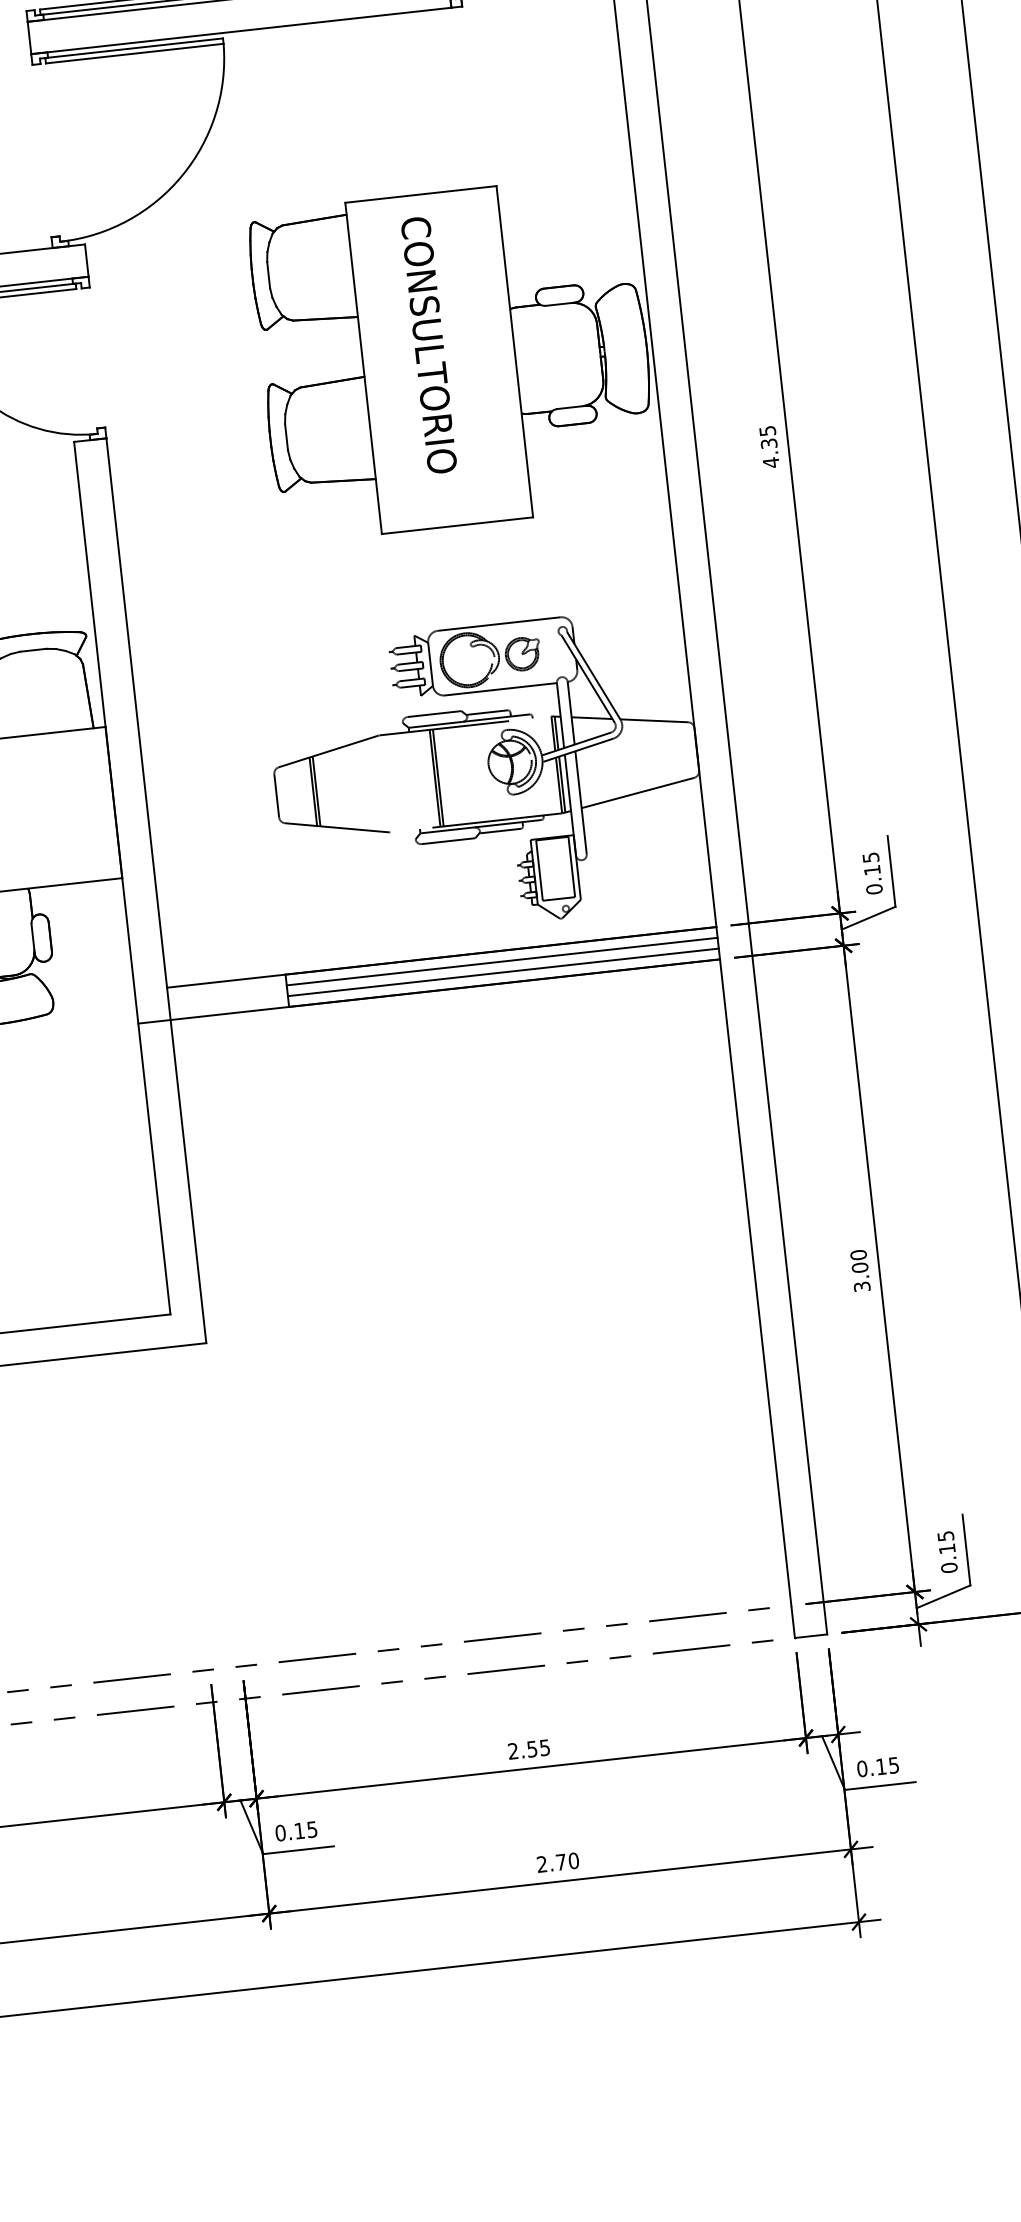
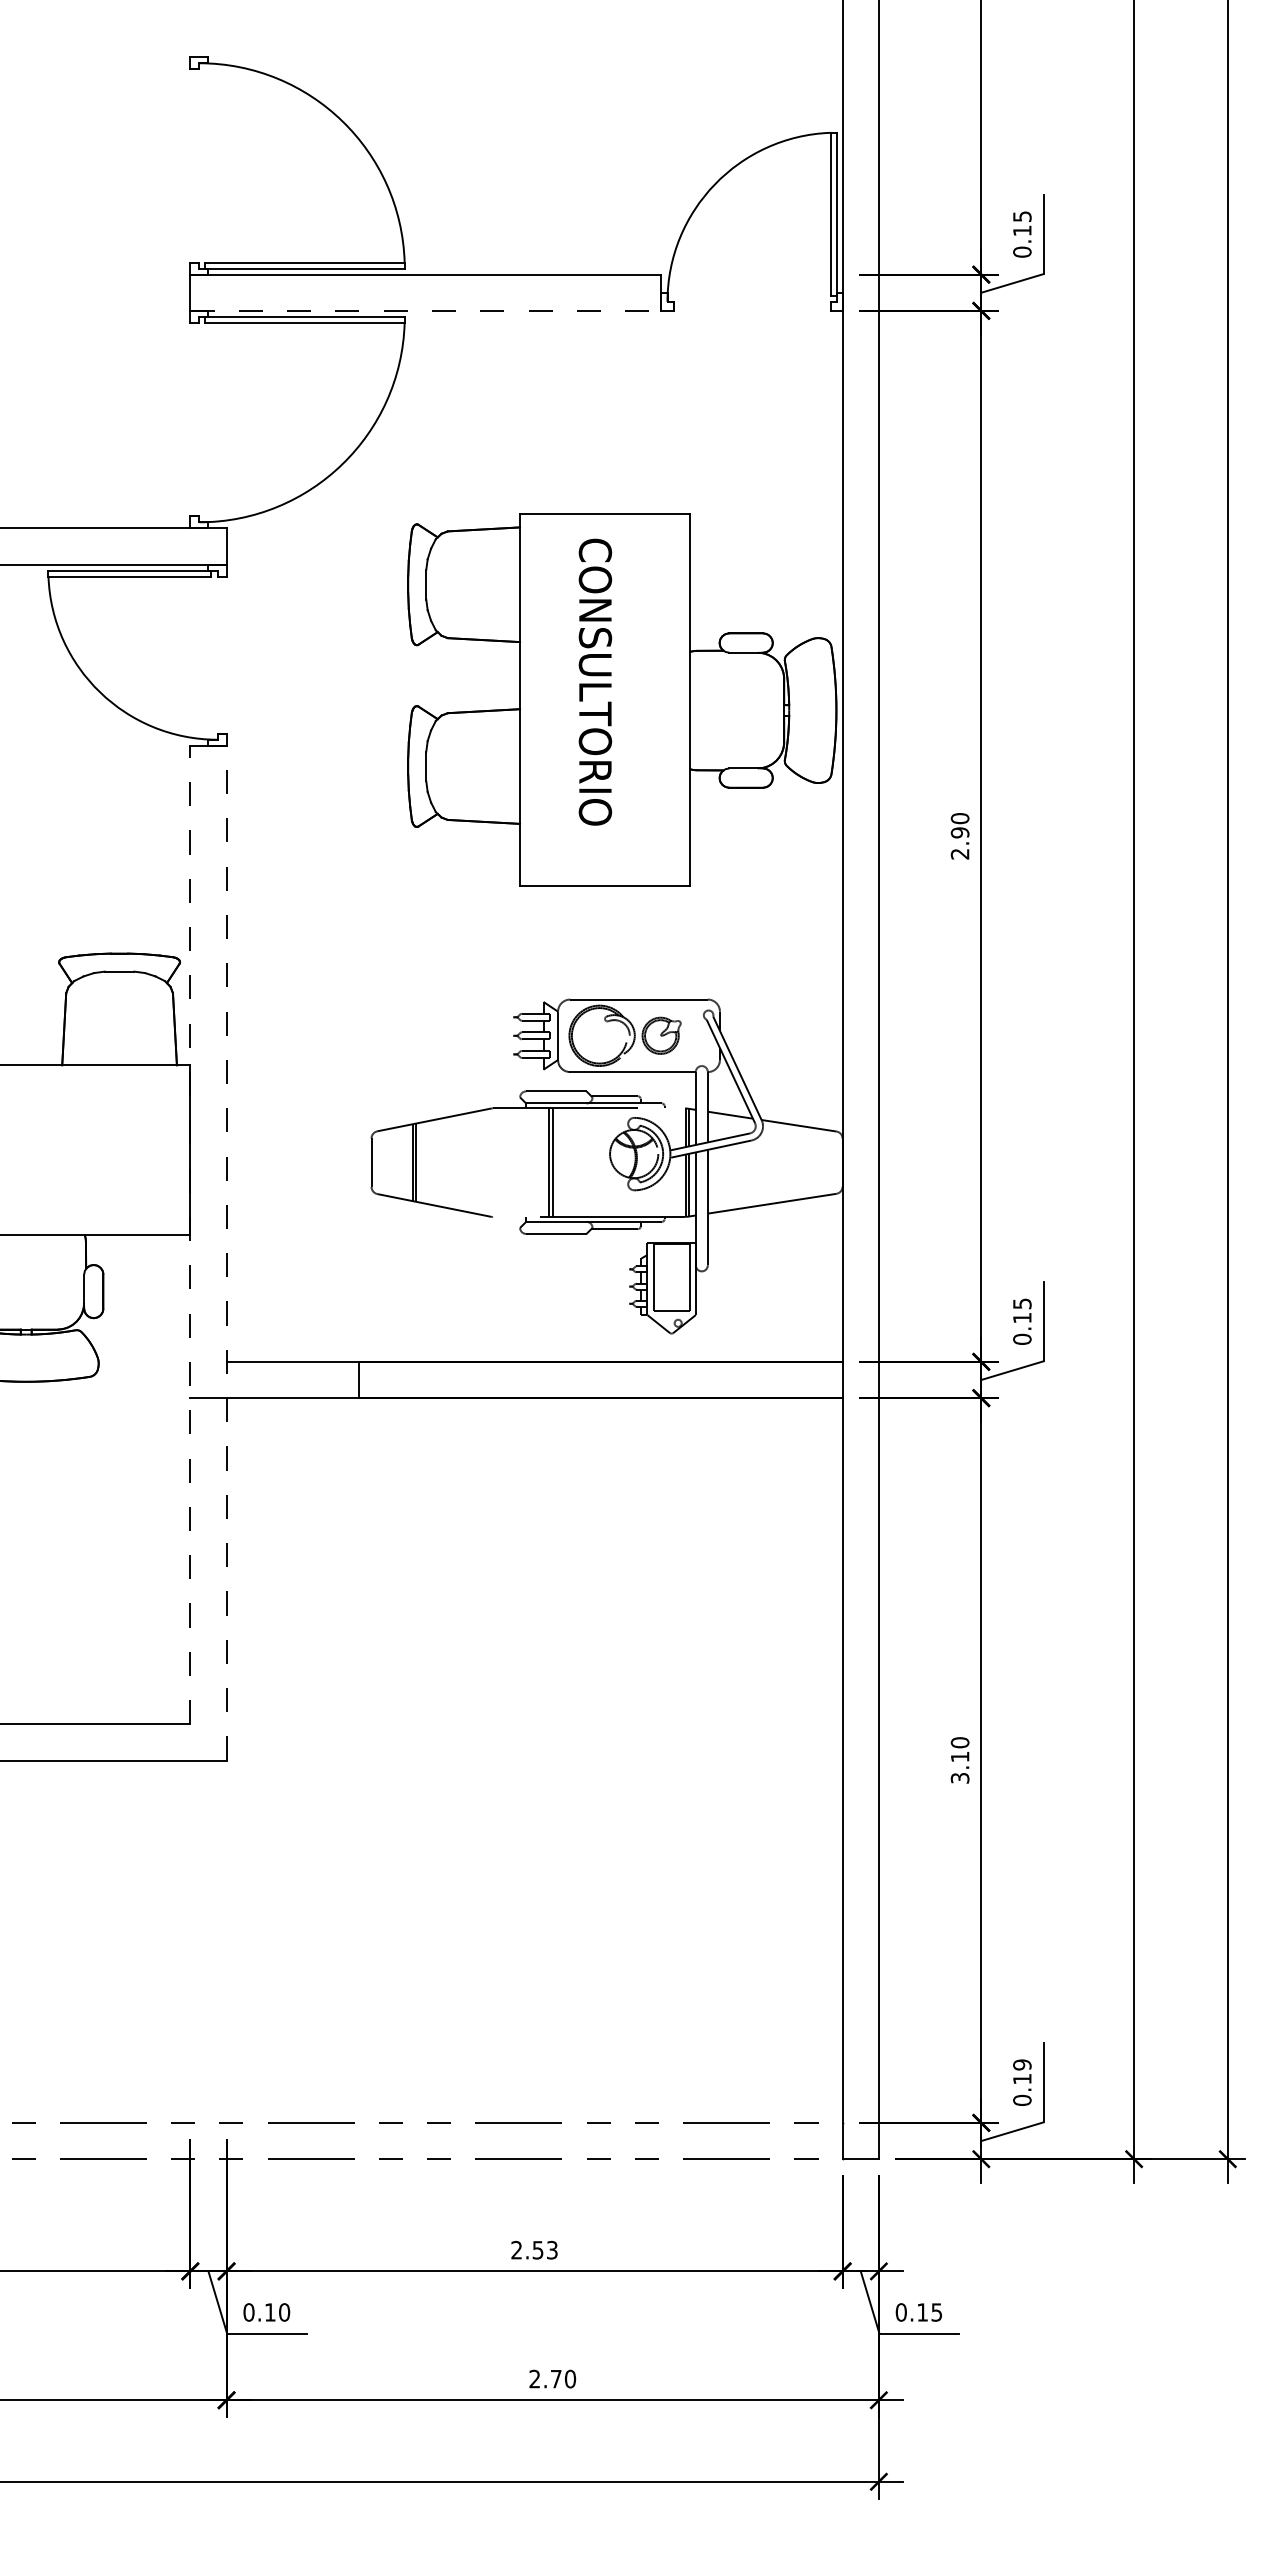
line: (240, 30) -> (425, 310), solid -> dashed
text: (768, 447) -> (959, 836), 4.35 -> 2.90
line: (122, 877) -> (190, 1234), solid -> dashed
line: (156, 890) -> (226, 1252), solid -> dashed
line: (501, 961) -> (600, 1373), removed
line: (502, 972) -> (600, 1386), removed
text: (859, 1267) -> (959, 1756), 3.00 -> 3.10
text: (945, 1535) -> (1022, 2064), 0.15 -> 0.19
text: (545, 1747) -> (552, 2249), 2.55 -> 2.53
text: (312, 1829) -> (284, 2312), 0.15 -> 0.10

